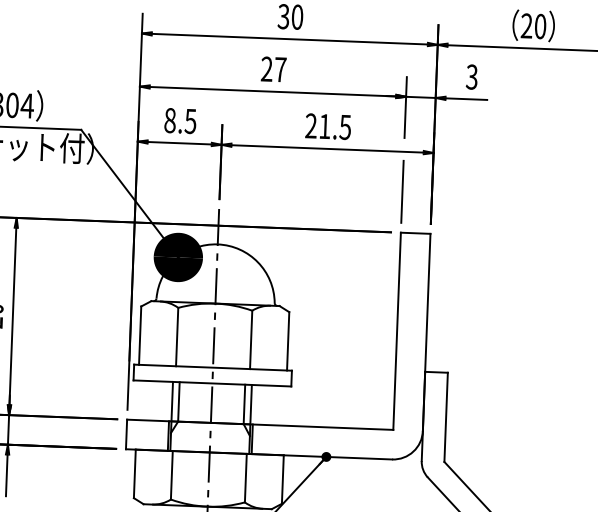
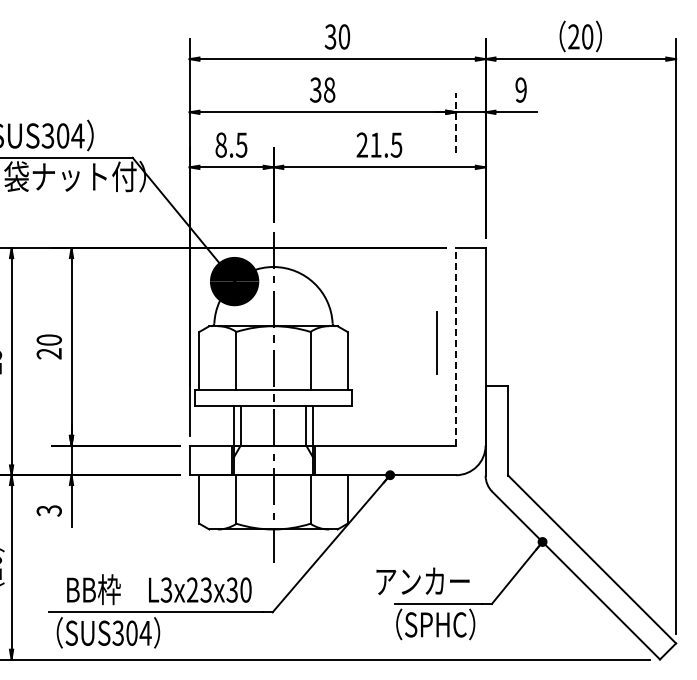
text: (273, 68) -> (322, 89), 27 -> 38
text: (471, 76) -> (520, 89), 3 -> 9
line: (406, 107) -> (456, 122), solid -> dashed
line: (401, 190) -> (436, 342), moved
line: (397, 330) -> (456, 346), solid -> dashed

